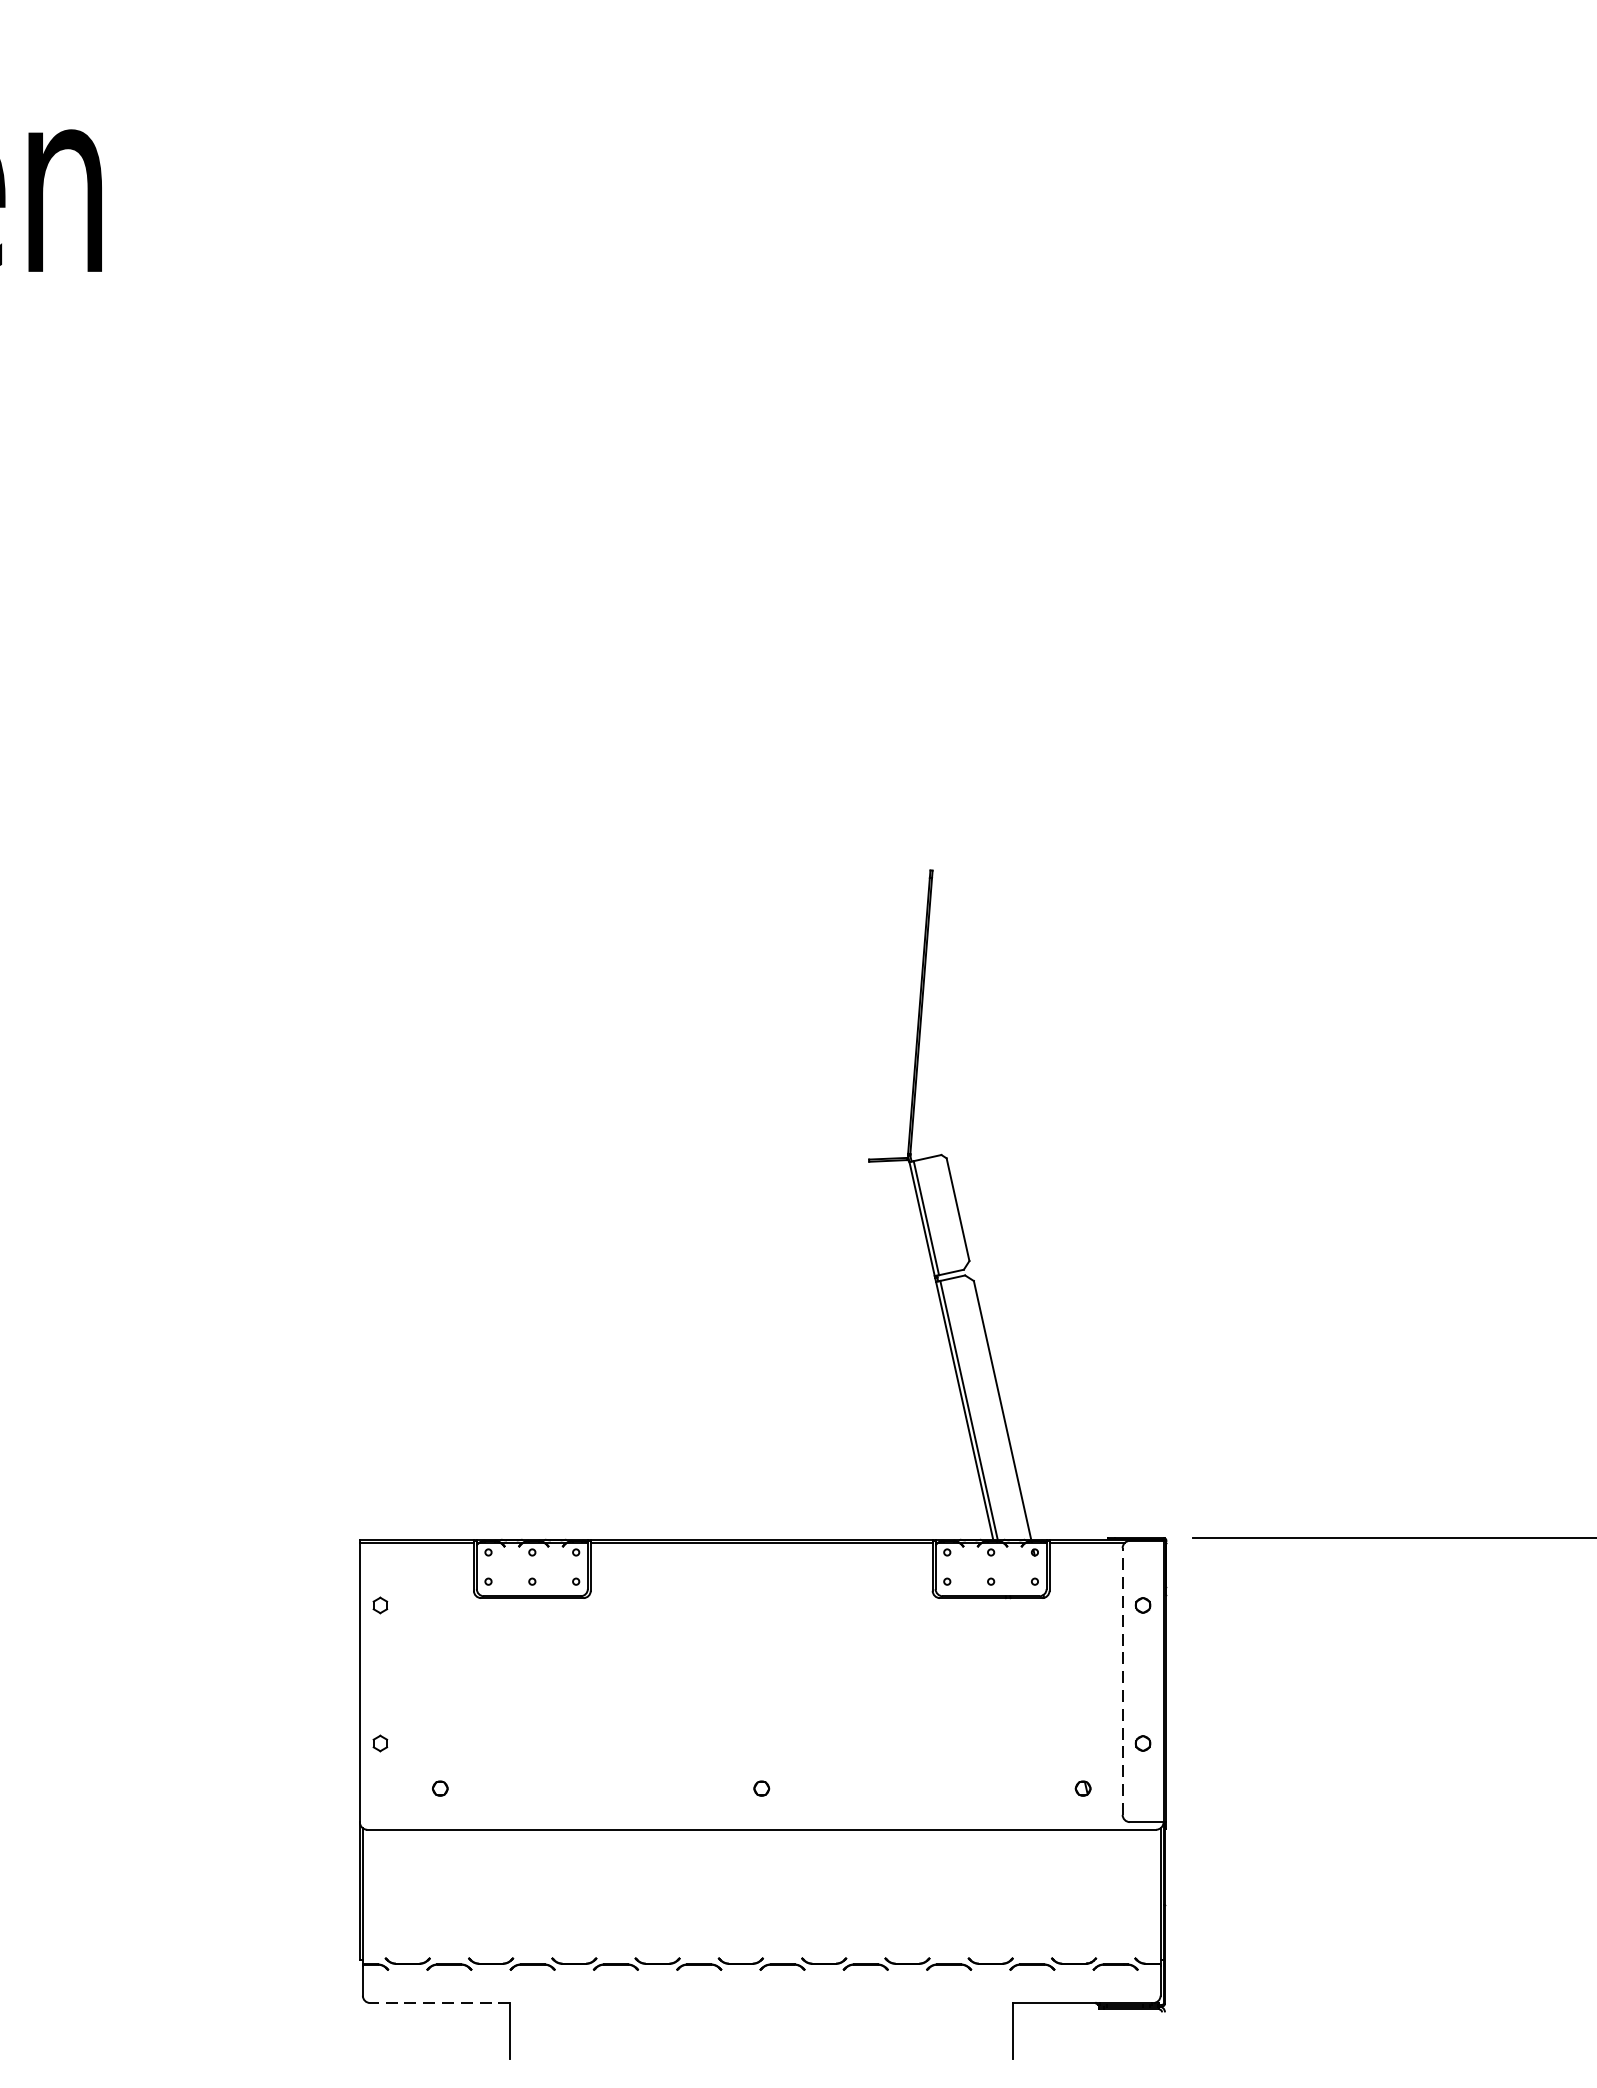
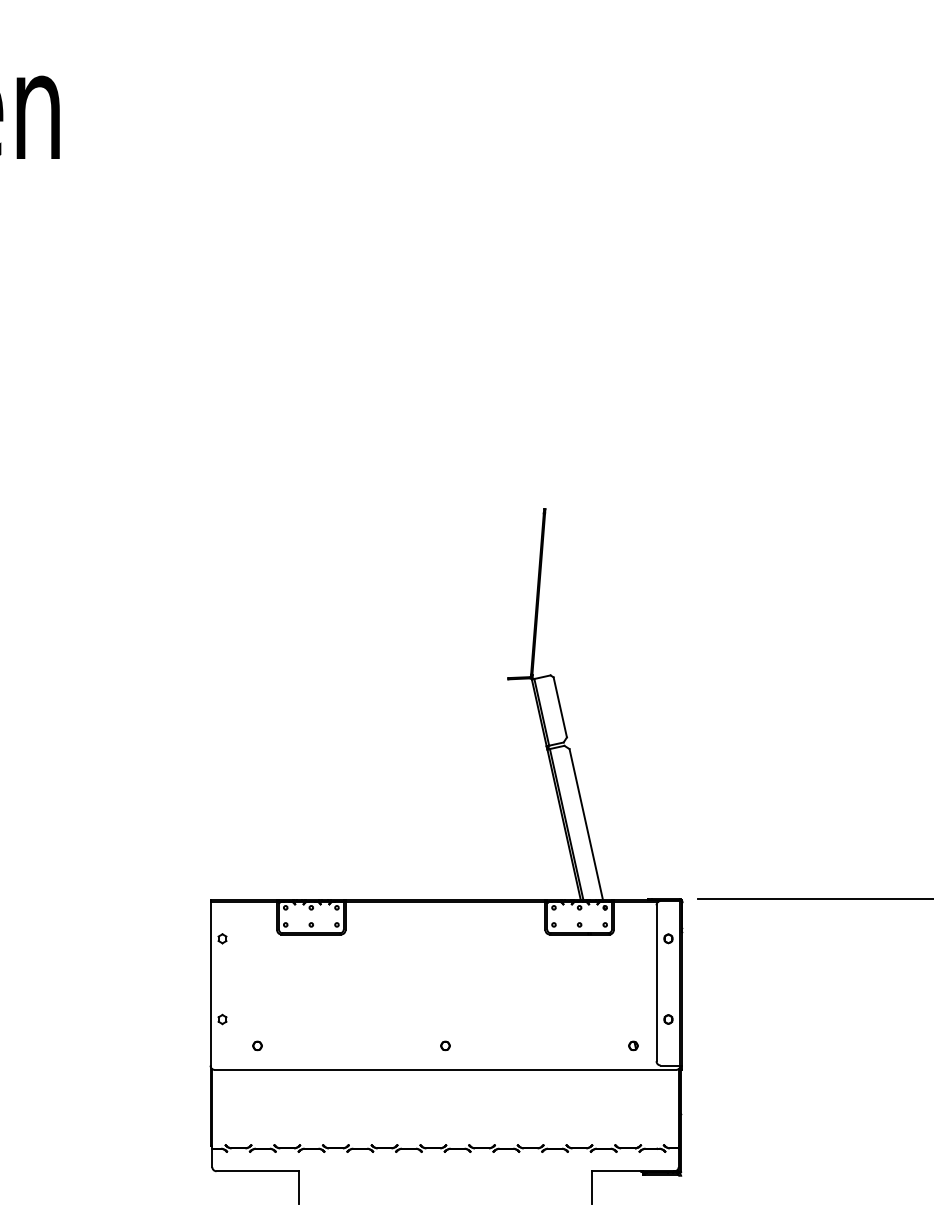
line: (1122, 1681) -> (656, 983), dashed -> solid
line: (440, 2003) -> (257, 1171), dashed -> solid

